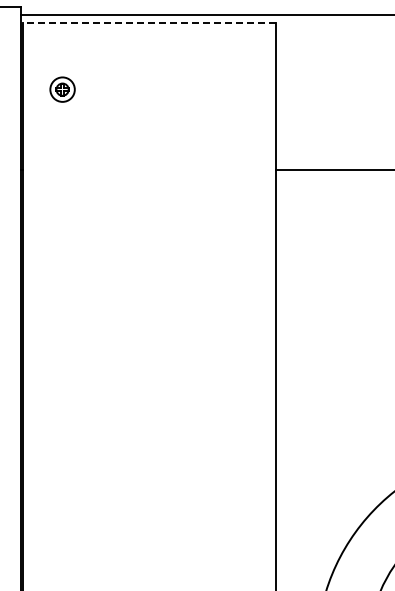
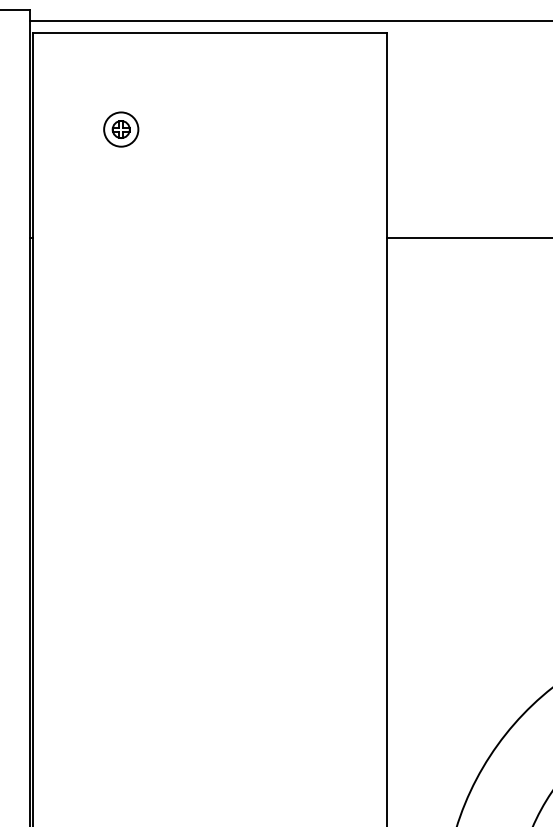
line: (149, 23) -> (209, 32), dashed -> solid
part: (62, 89) -> (121, 129), moved

